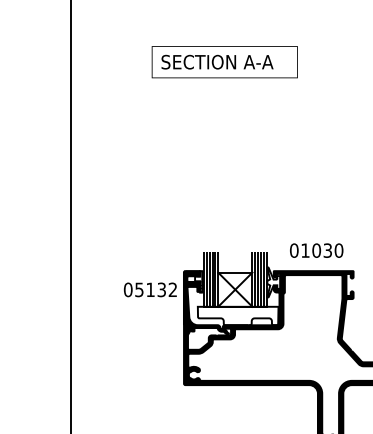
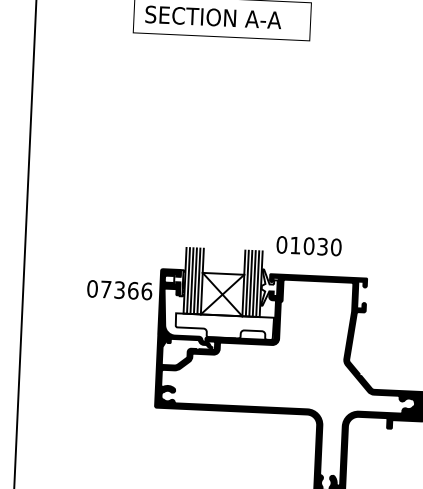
text: (316, 250) -> (308, 245), moved
text: (156, 289) -> (126, 290), 05132 -> 07366

